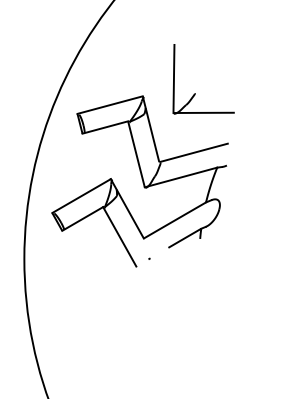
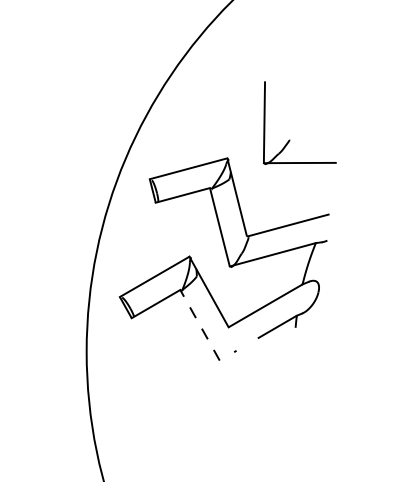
part: (195, 93) -> (290, 139), moved
line: (119, 236) -> (199, 324), solid -> dashed

